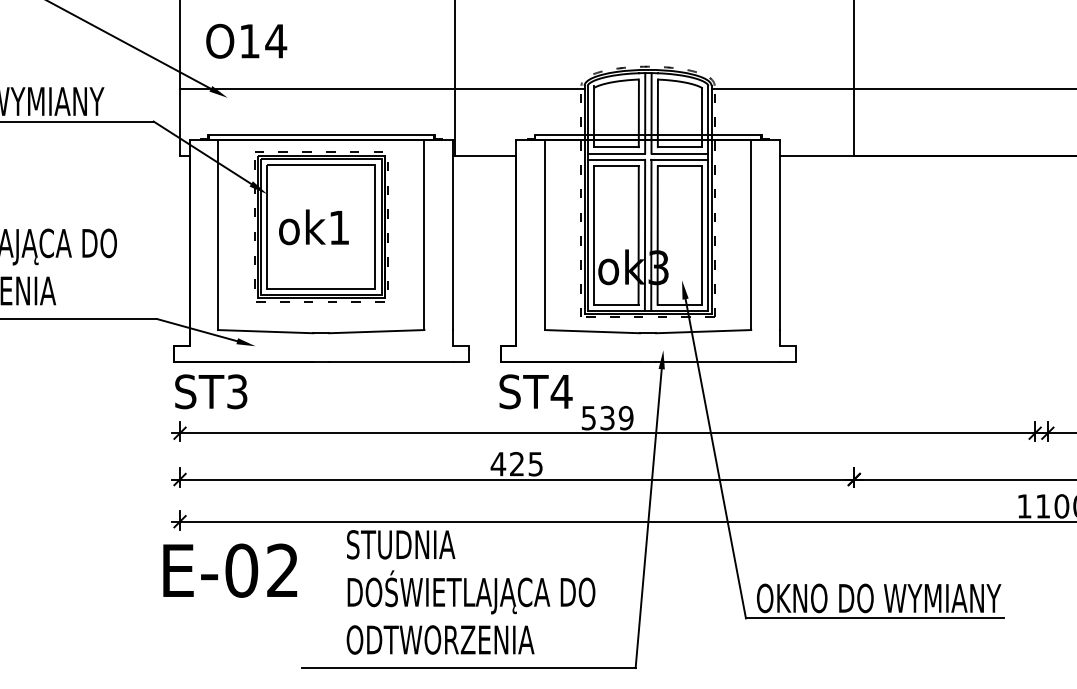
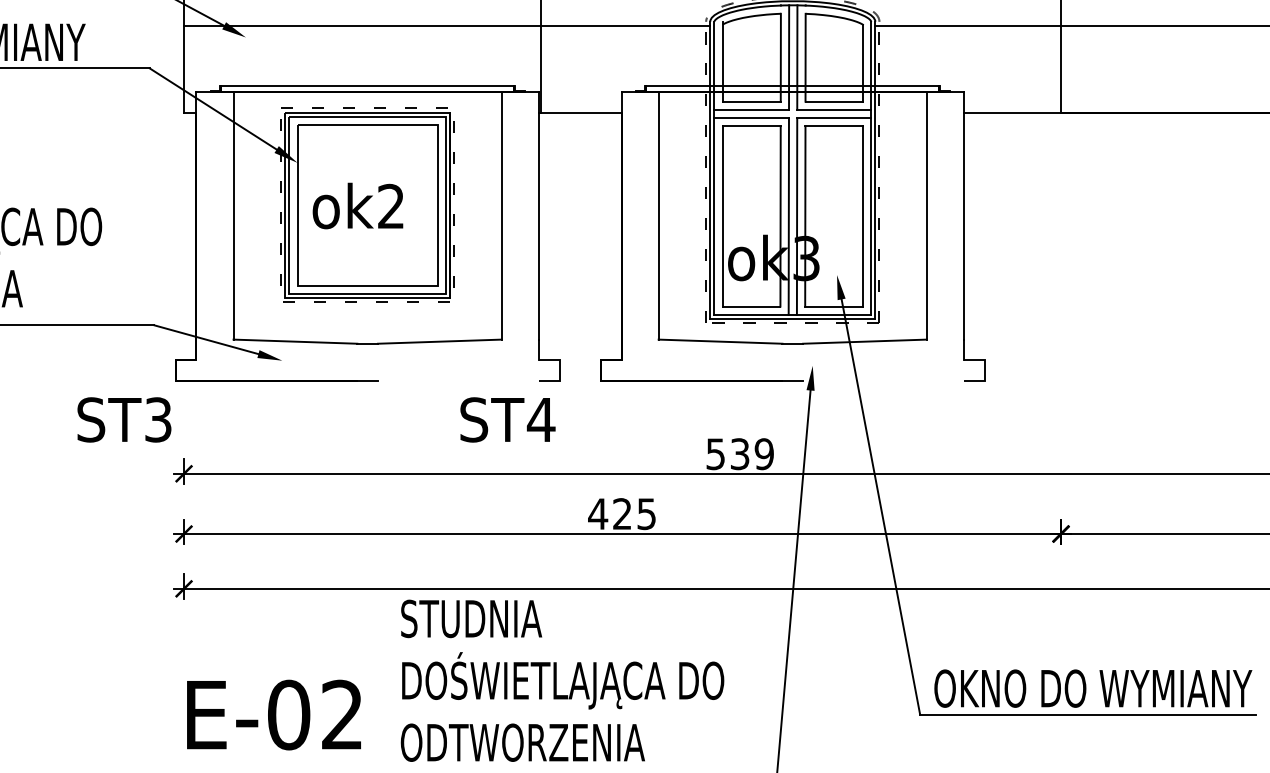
text: (338, 227) -> (390, 206), ok1 -> ok2
line: (390, 361) -> (457, 380), removed
line: (717, 361) -> (883, 380), removed
text: (211, 391) -> (124, 419), moved
text: (535, 391) -> (507, 419), moved
text: (230, 570) -> (274, 714), moved

